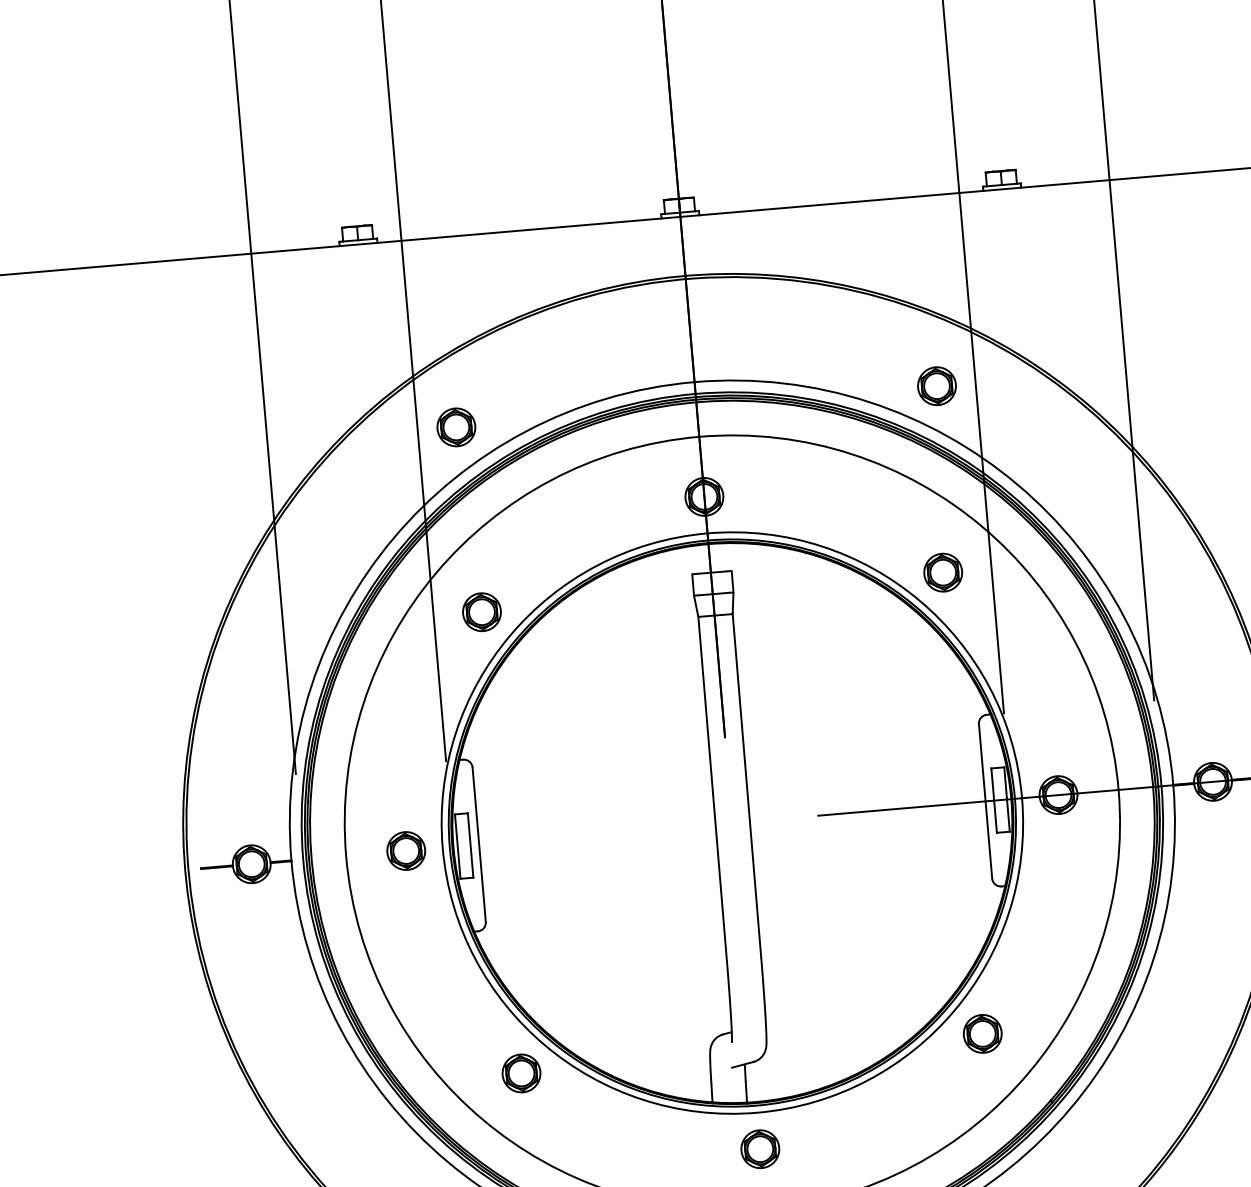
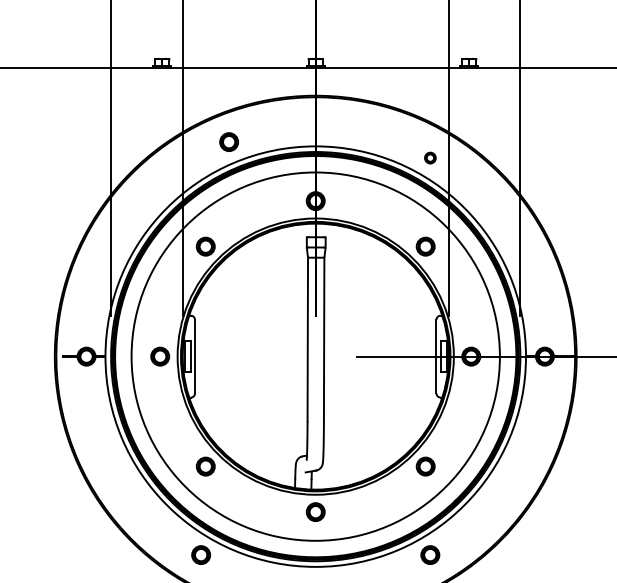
part: (937, 384) -> (430, 157), size x0.6
part: (454, 426) -> (228, 141), moved

